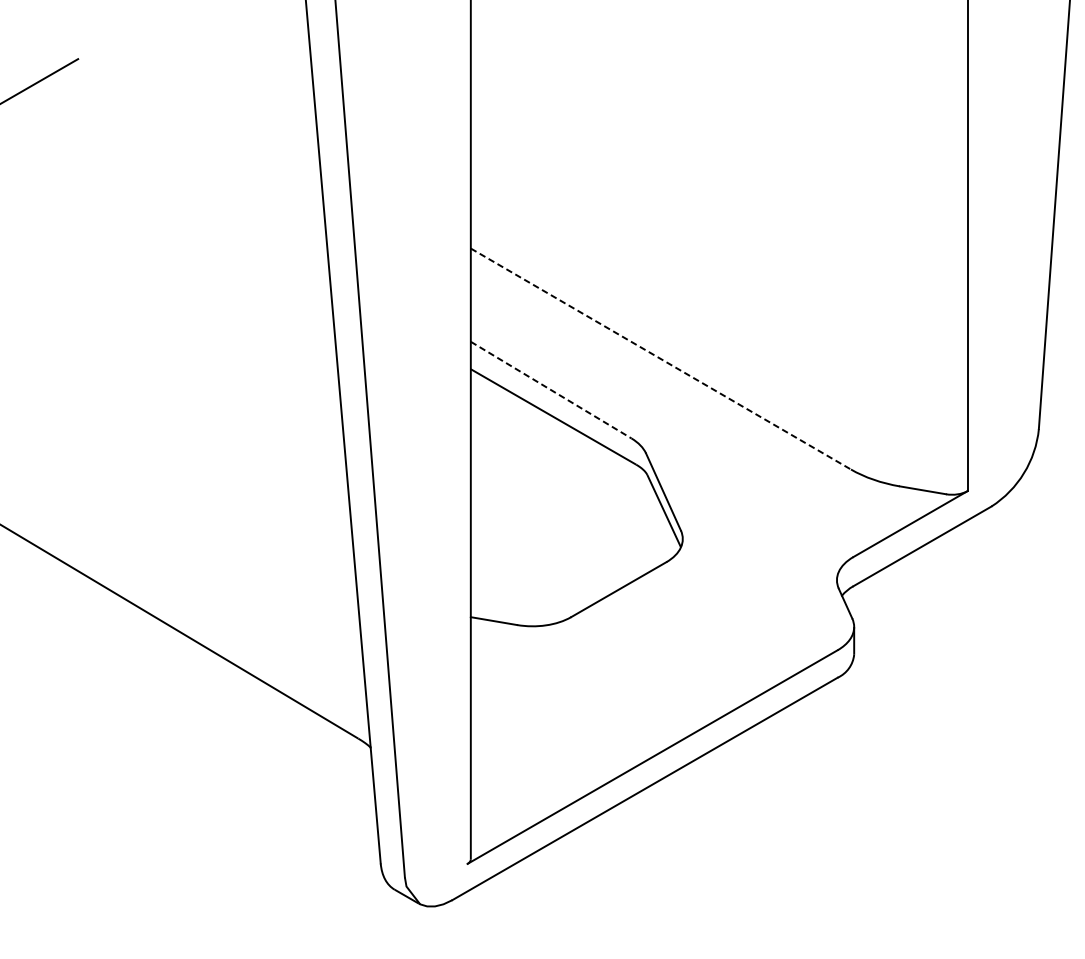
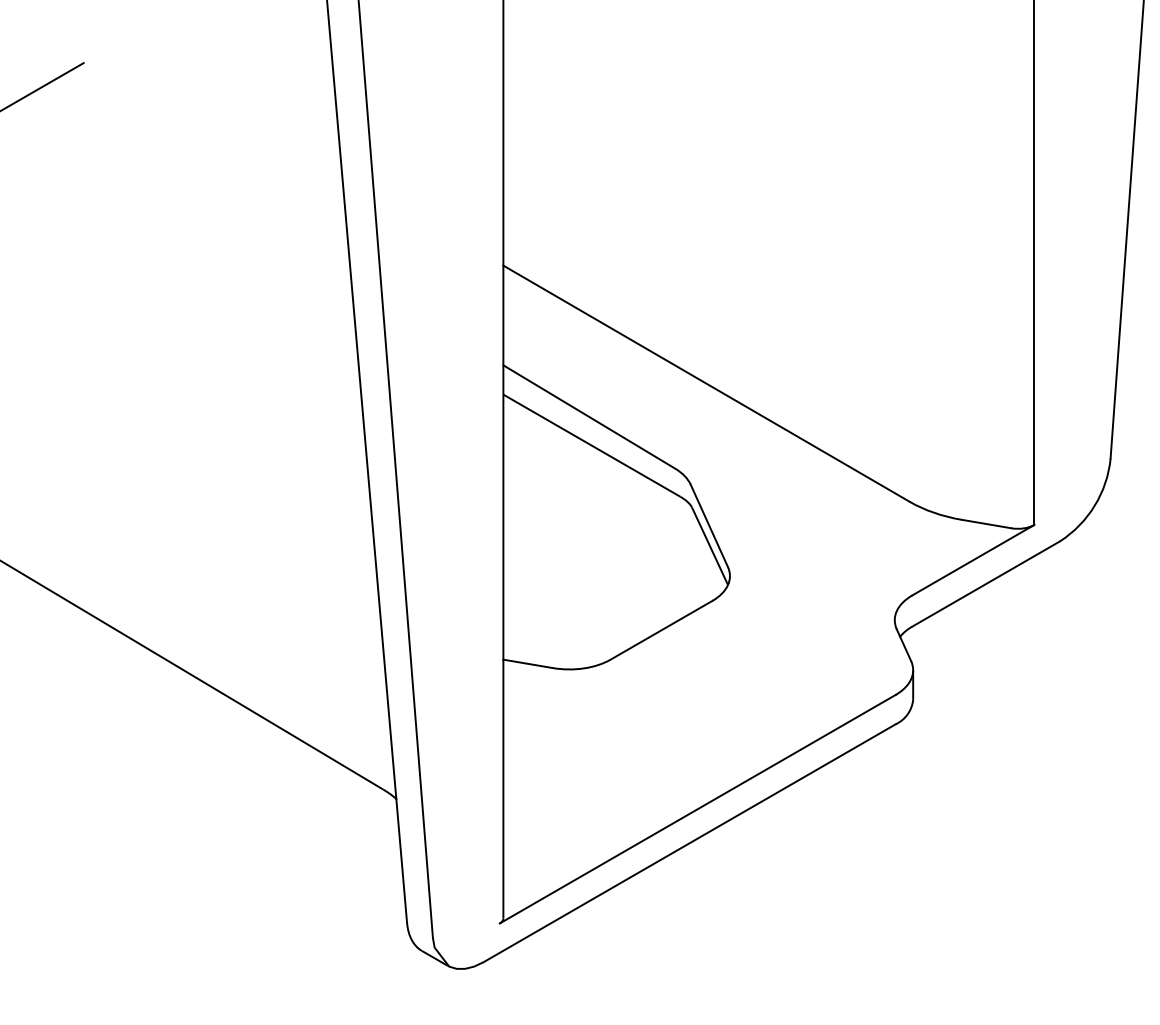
line: (661, 358) -> (707, 383), dashed -> solid
line: (551, 390) -> (589, 417), dashed -> solid

